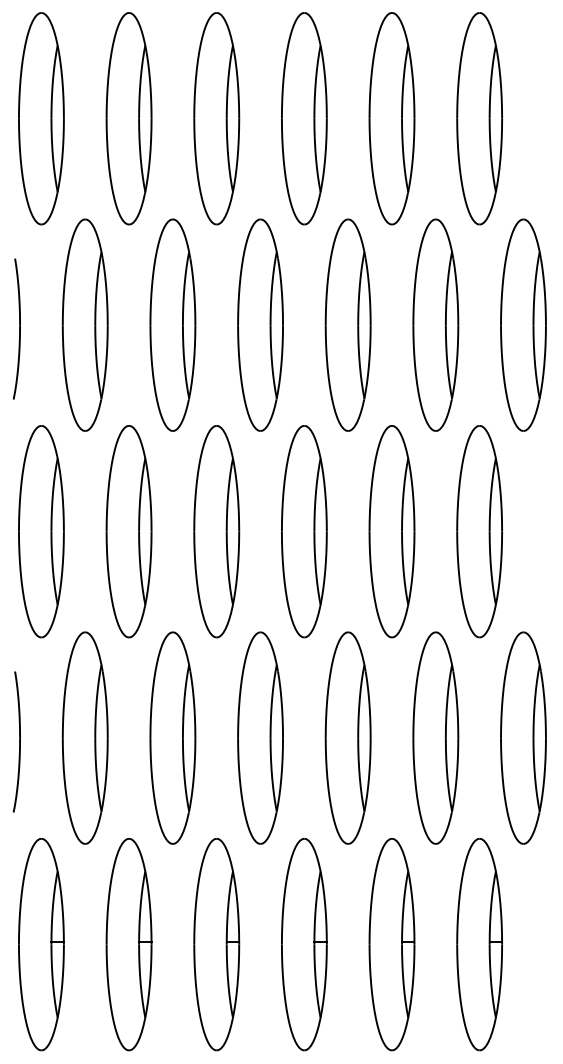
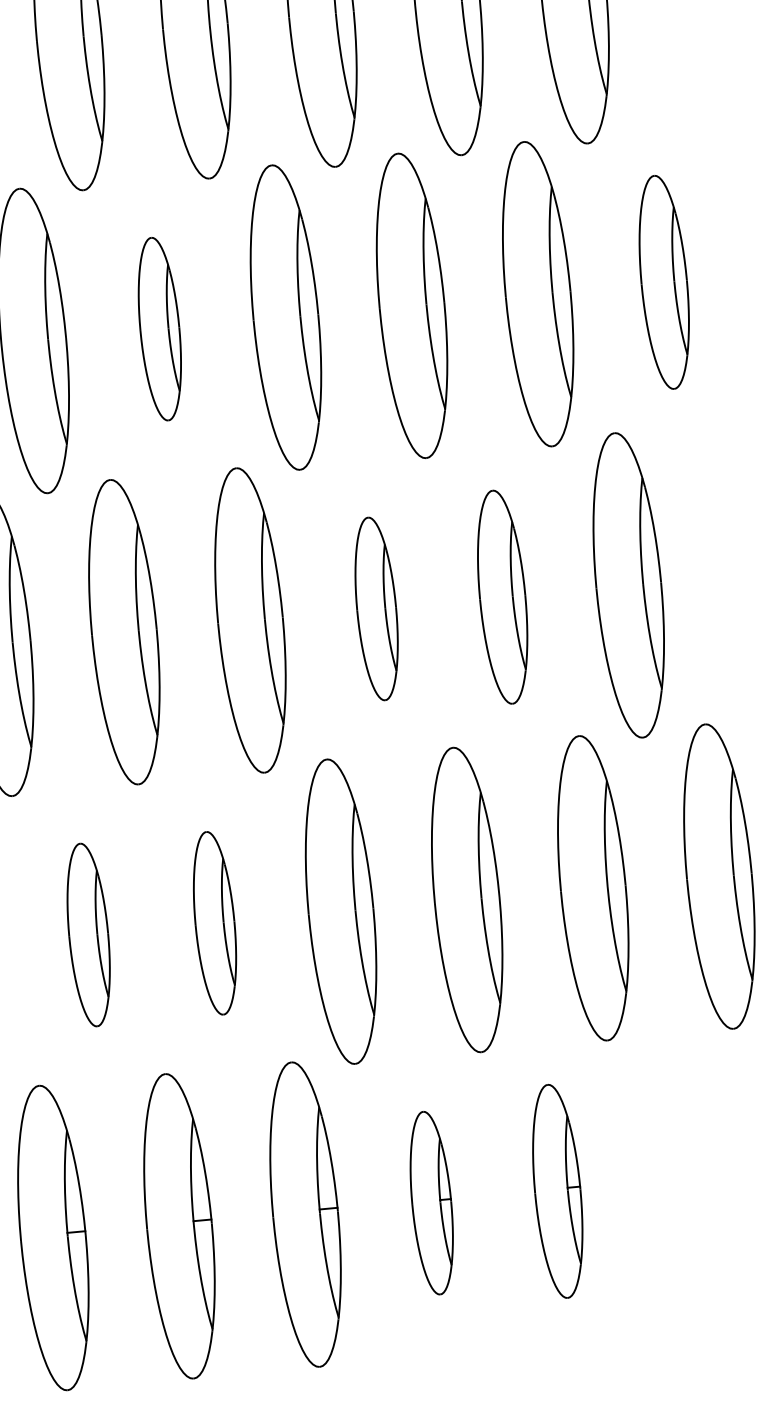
part: (172, 324) -> (159, 328), size x0.6
part: (523, 324) -> (664, 281), size x0.7
part: (304, 531) -> (376, 608), size x0.6
part: (391, 531) -> (501, 596), size x0.7
part: (84, 737) -> (87, 934), size x0.6
part: (172, 737) -> (214, 922), size x0.6
part: (304, 944) -> (431, 1202), size x0.6
part: (391, 944) -> (557, 1191), size x0.7
part: (479, 944) -> (683, 1179), removed

